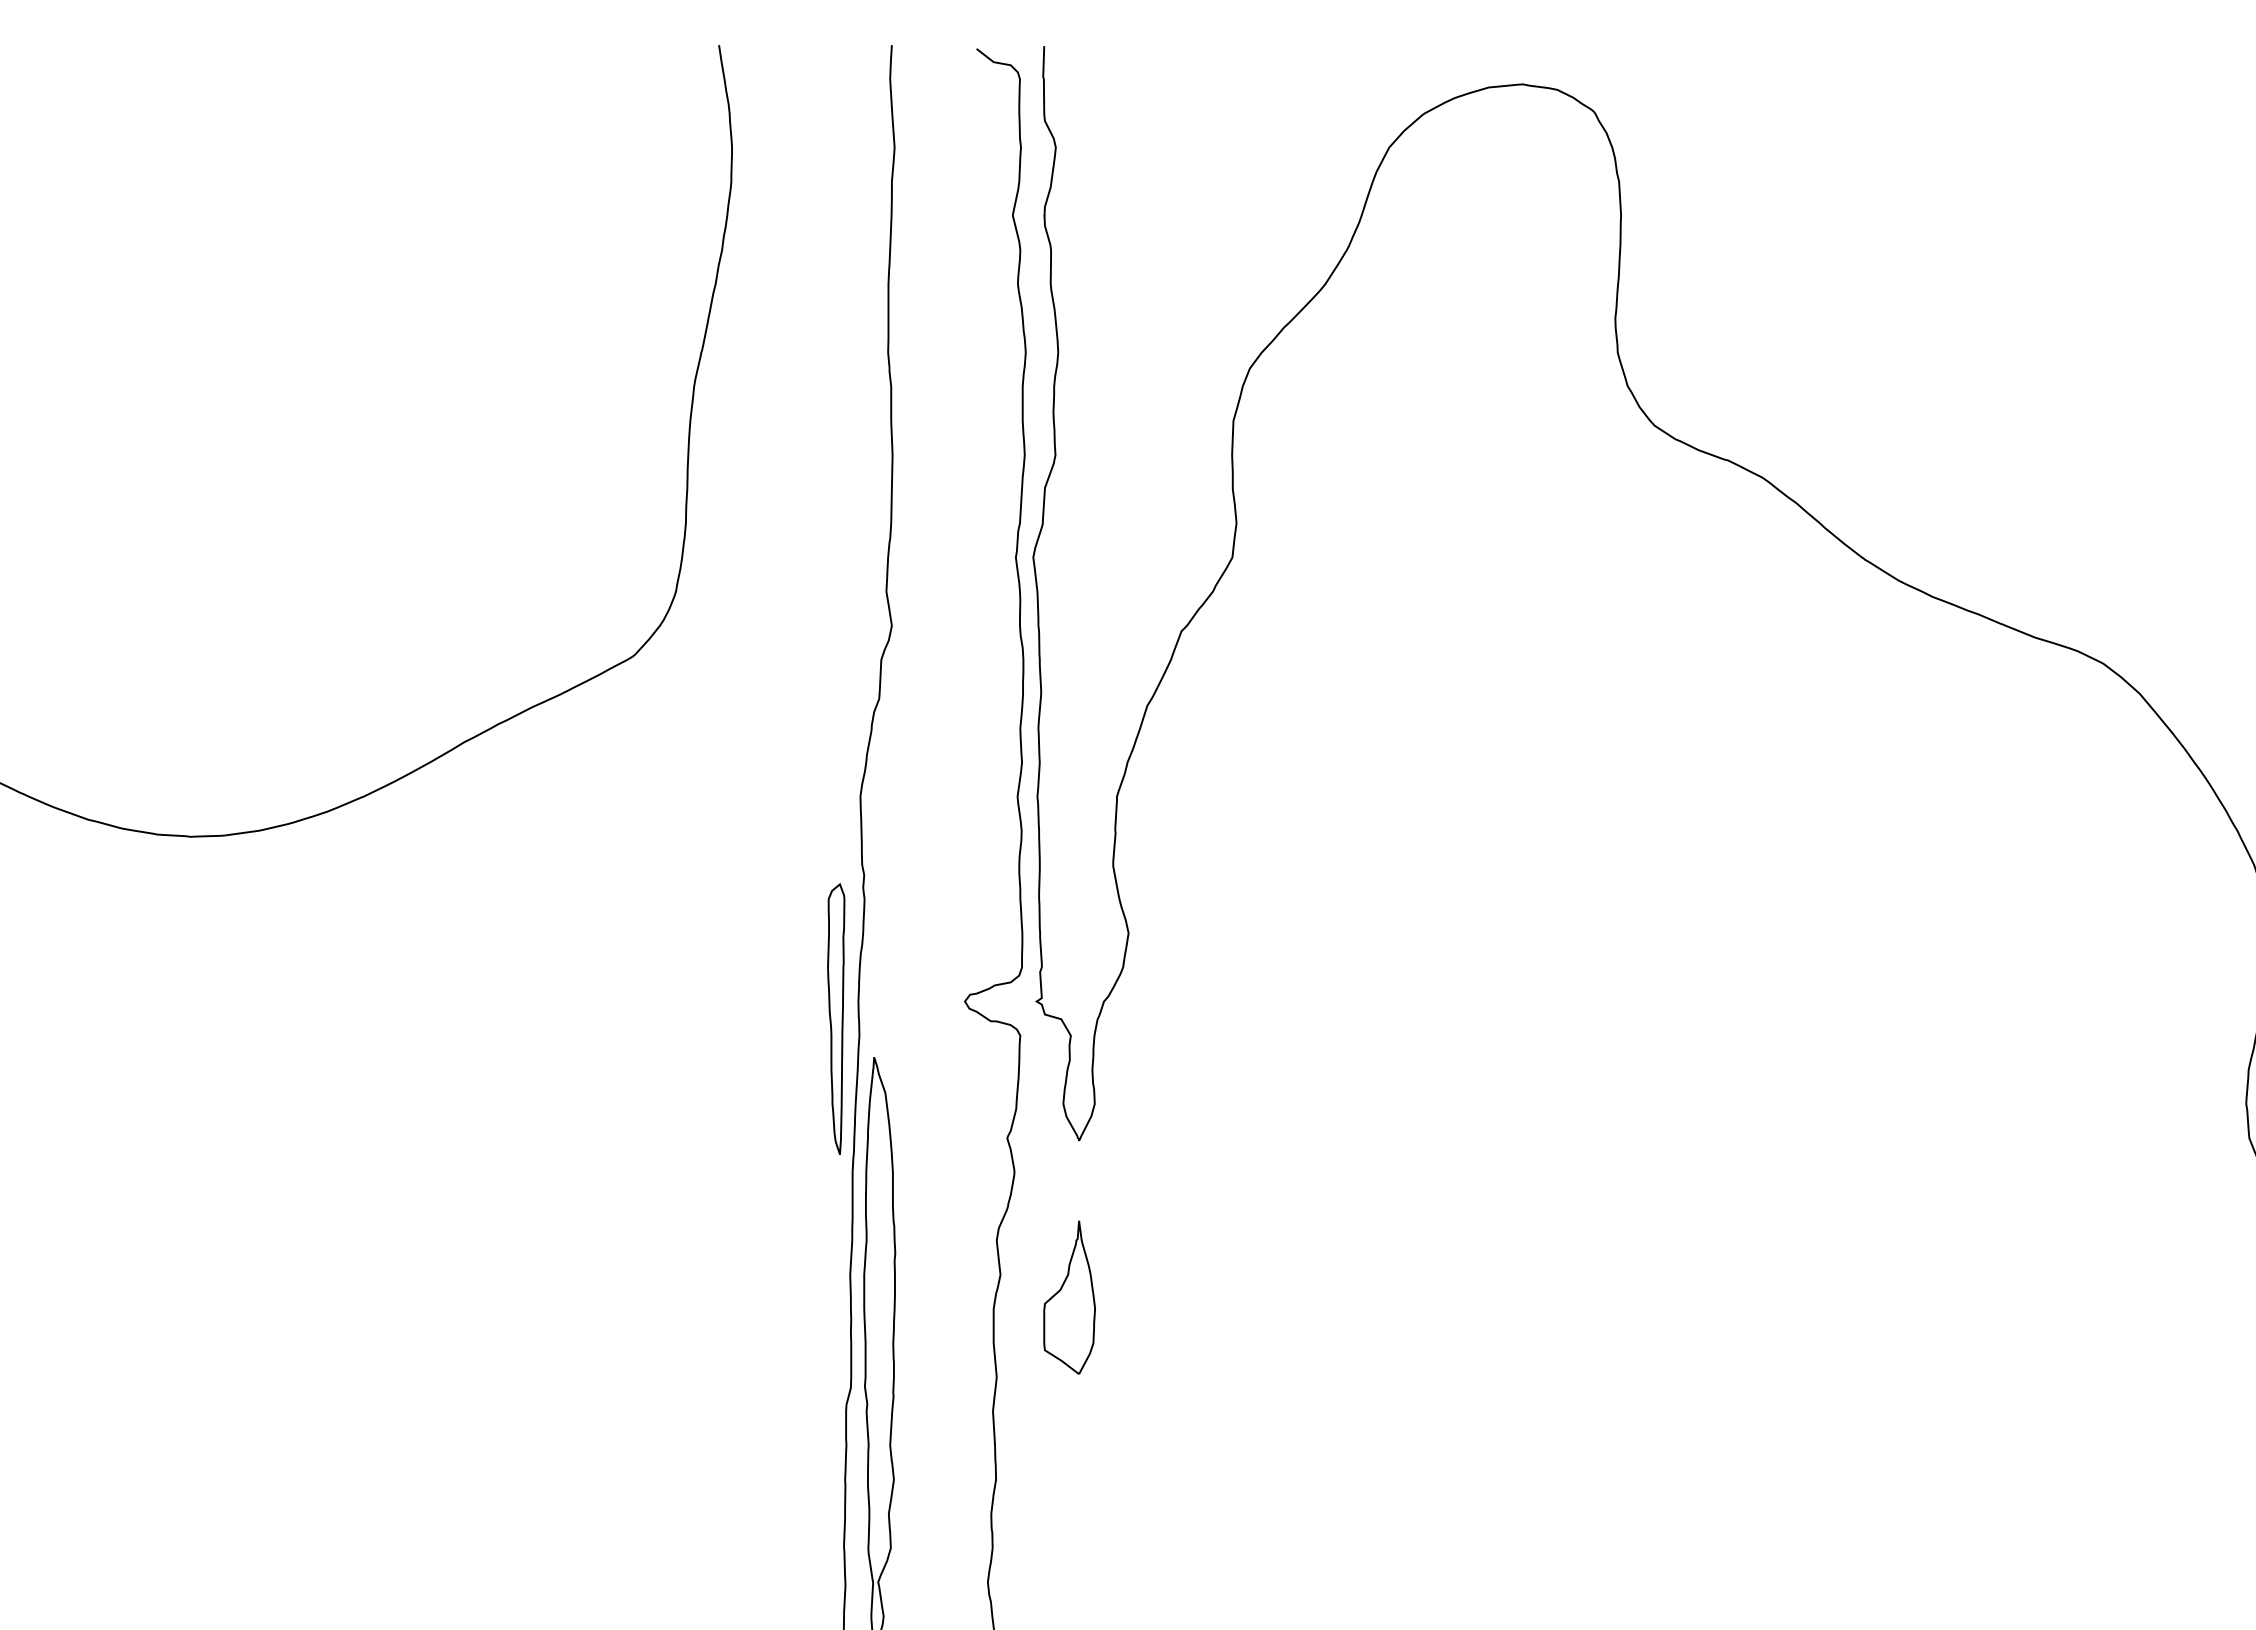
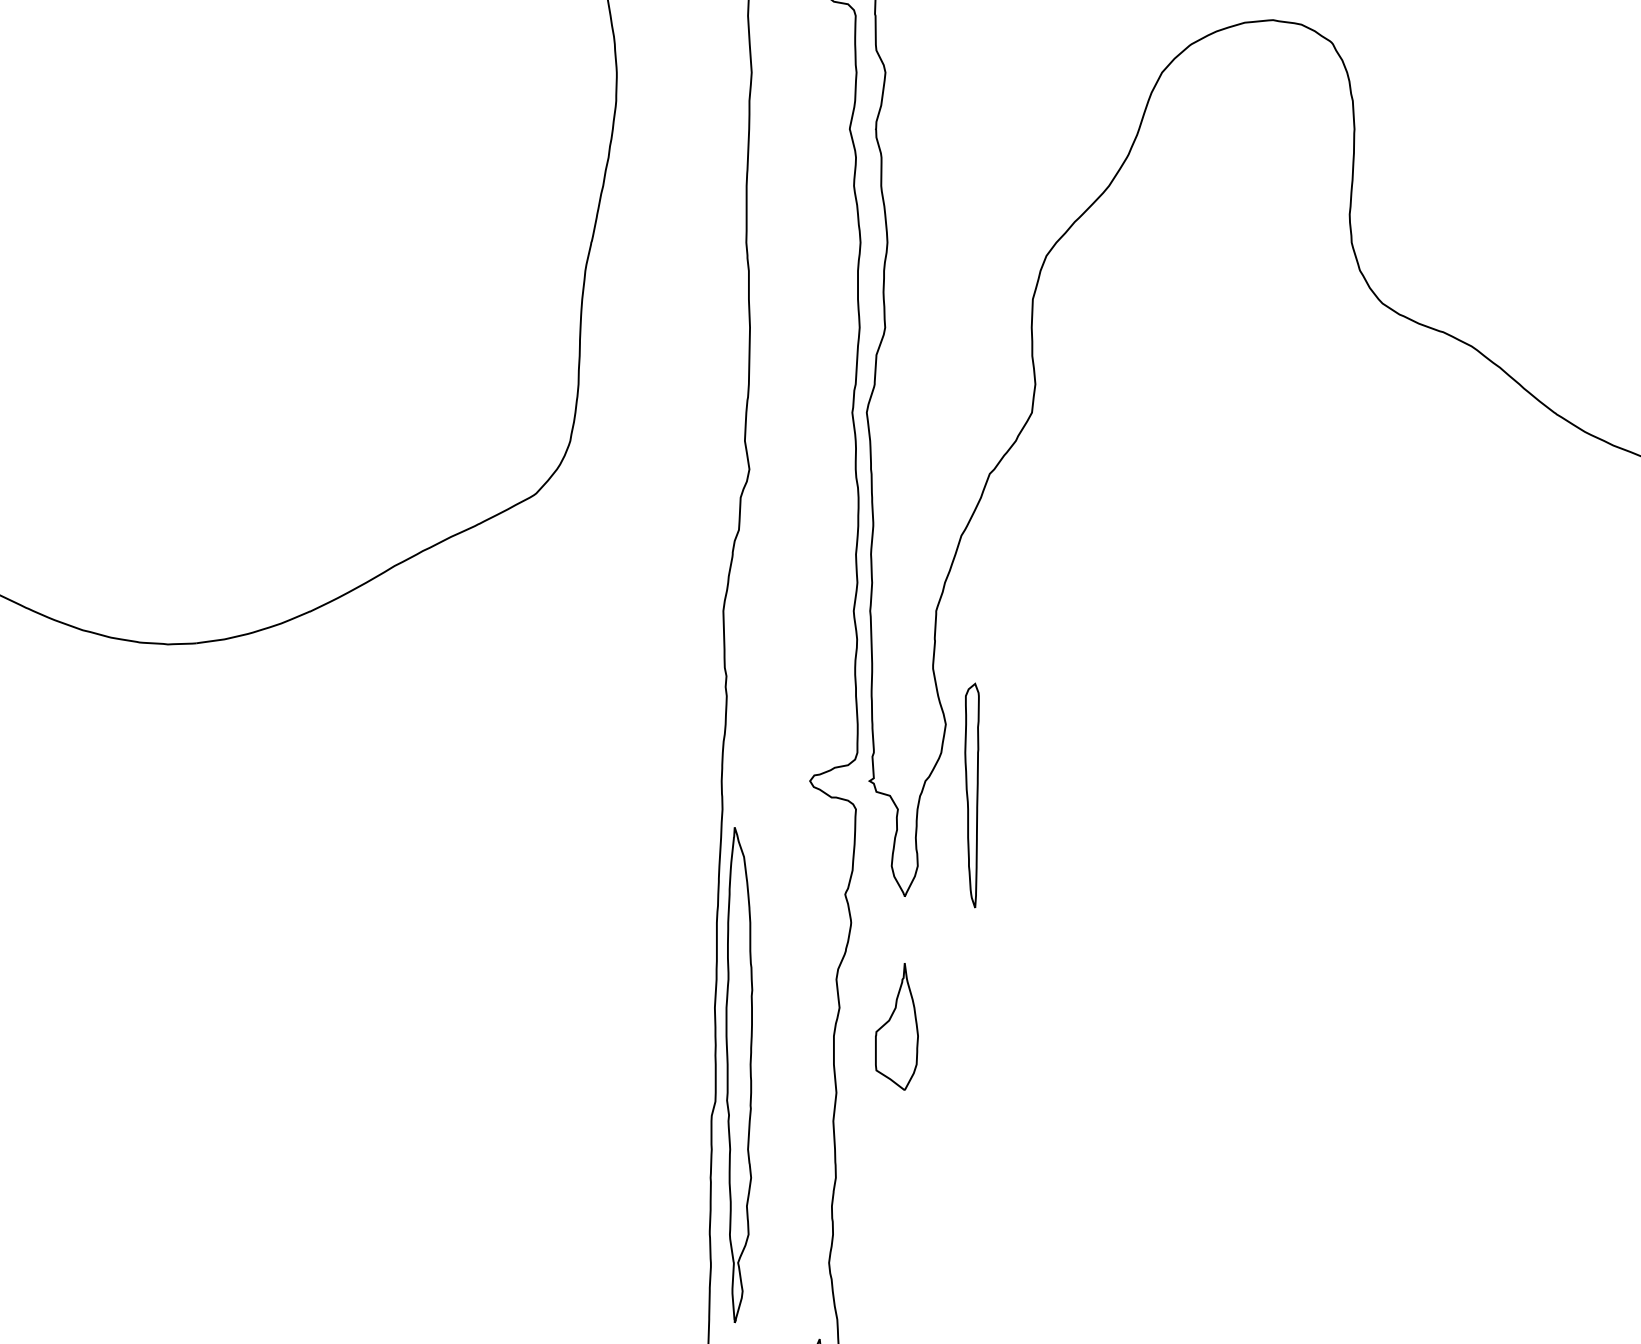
part: (836, 1018) -> (972, 795), moved

